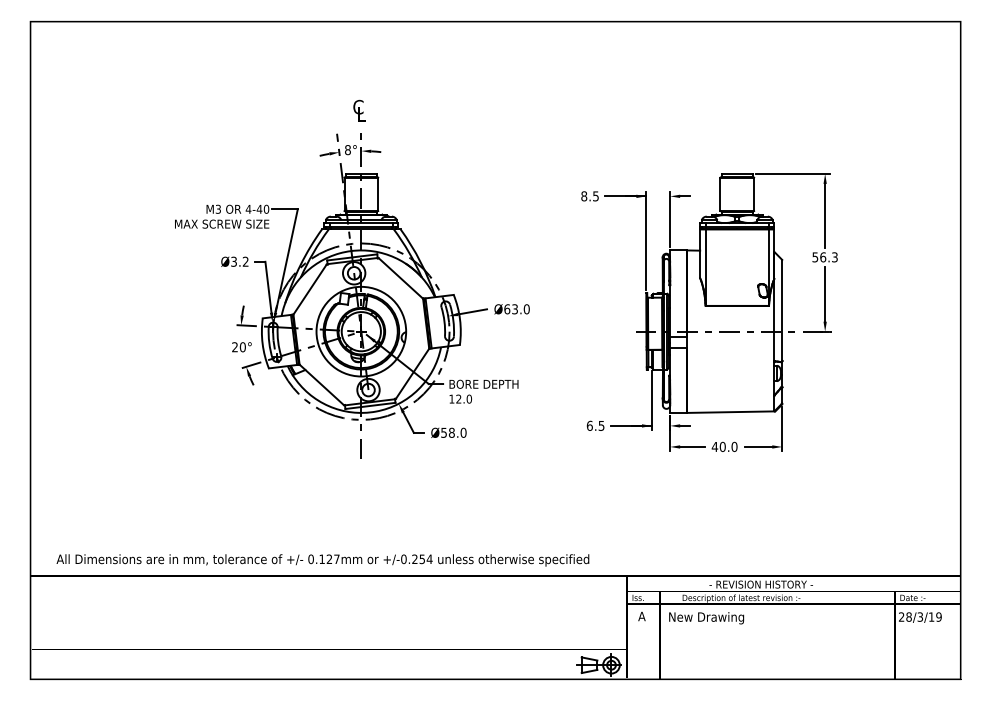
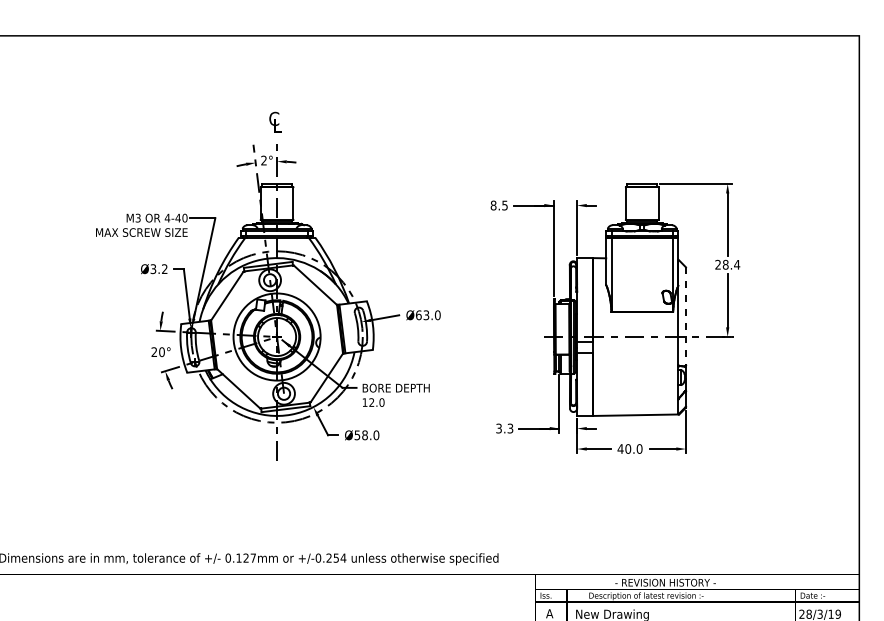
text: (347, 150) -> (263, 161), 8° -> 2°
text: (825, 257) -> (728, 264), 56.3 -> 28.4
line: (782, 310) -> (686, 316), solid -> dashed
text: (595, 425) -> (504, 428), 6.5 -> 3.3

